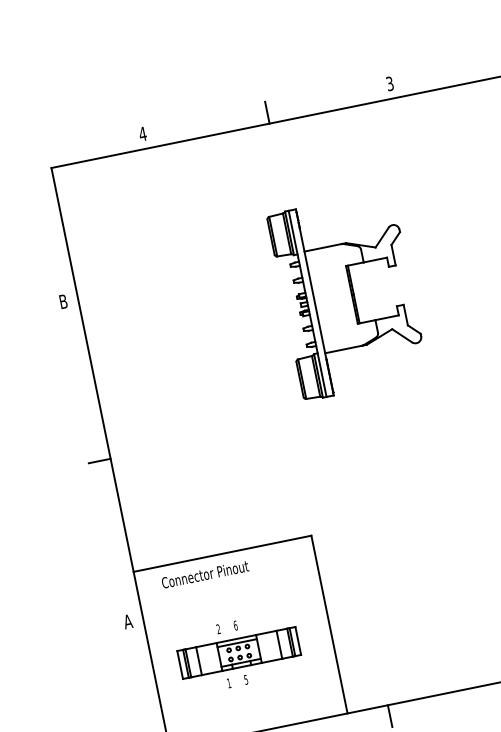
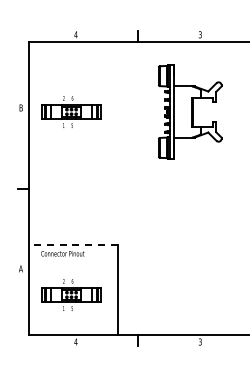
part: (164, 288) -> (71, 111), added
part: (348, 294) -> (190, 111), moved
line: (223, 553) -> (73, 245), solid -> dashed

